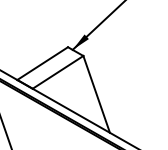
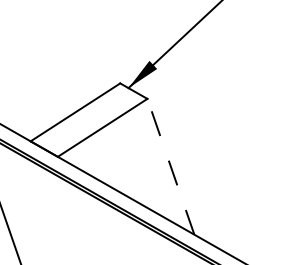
line: (96, 94) -> (170, 166), solid -> dashed

